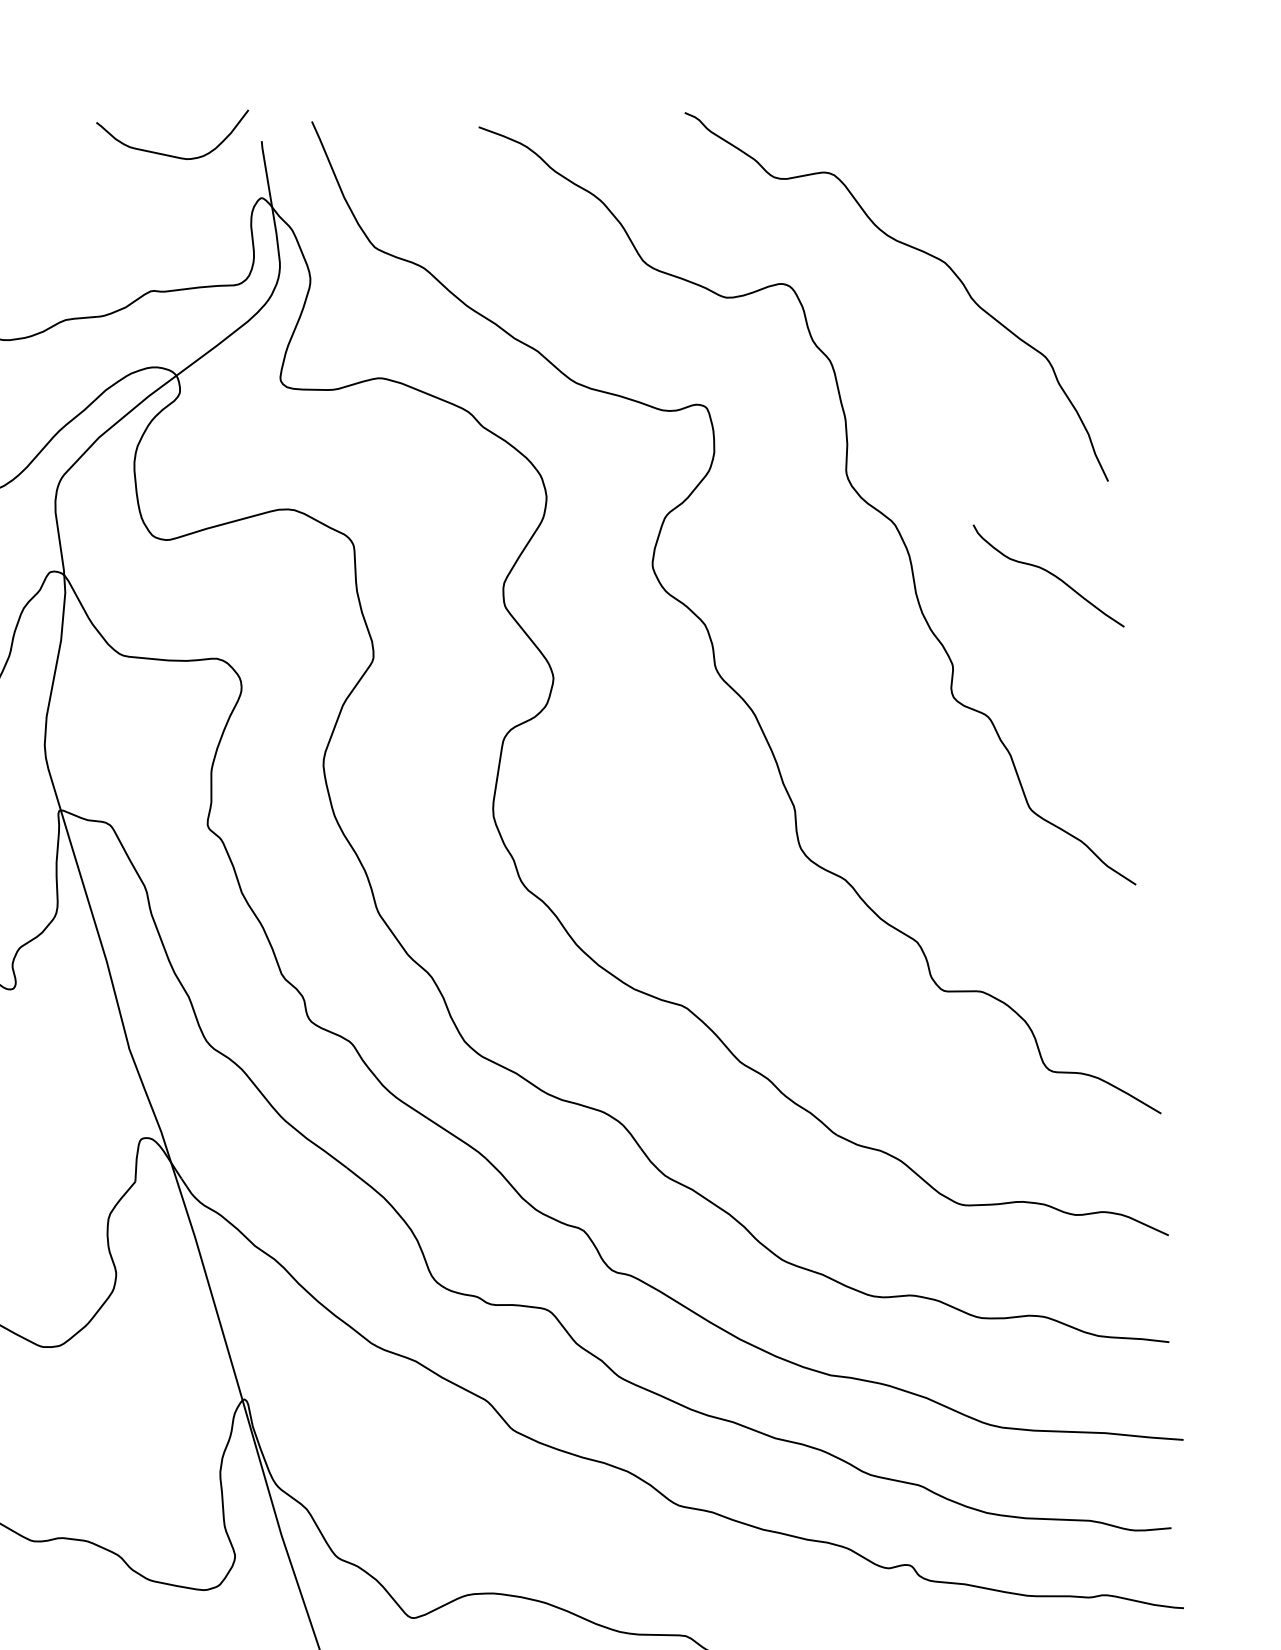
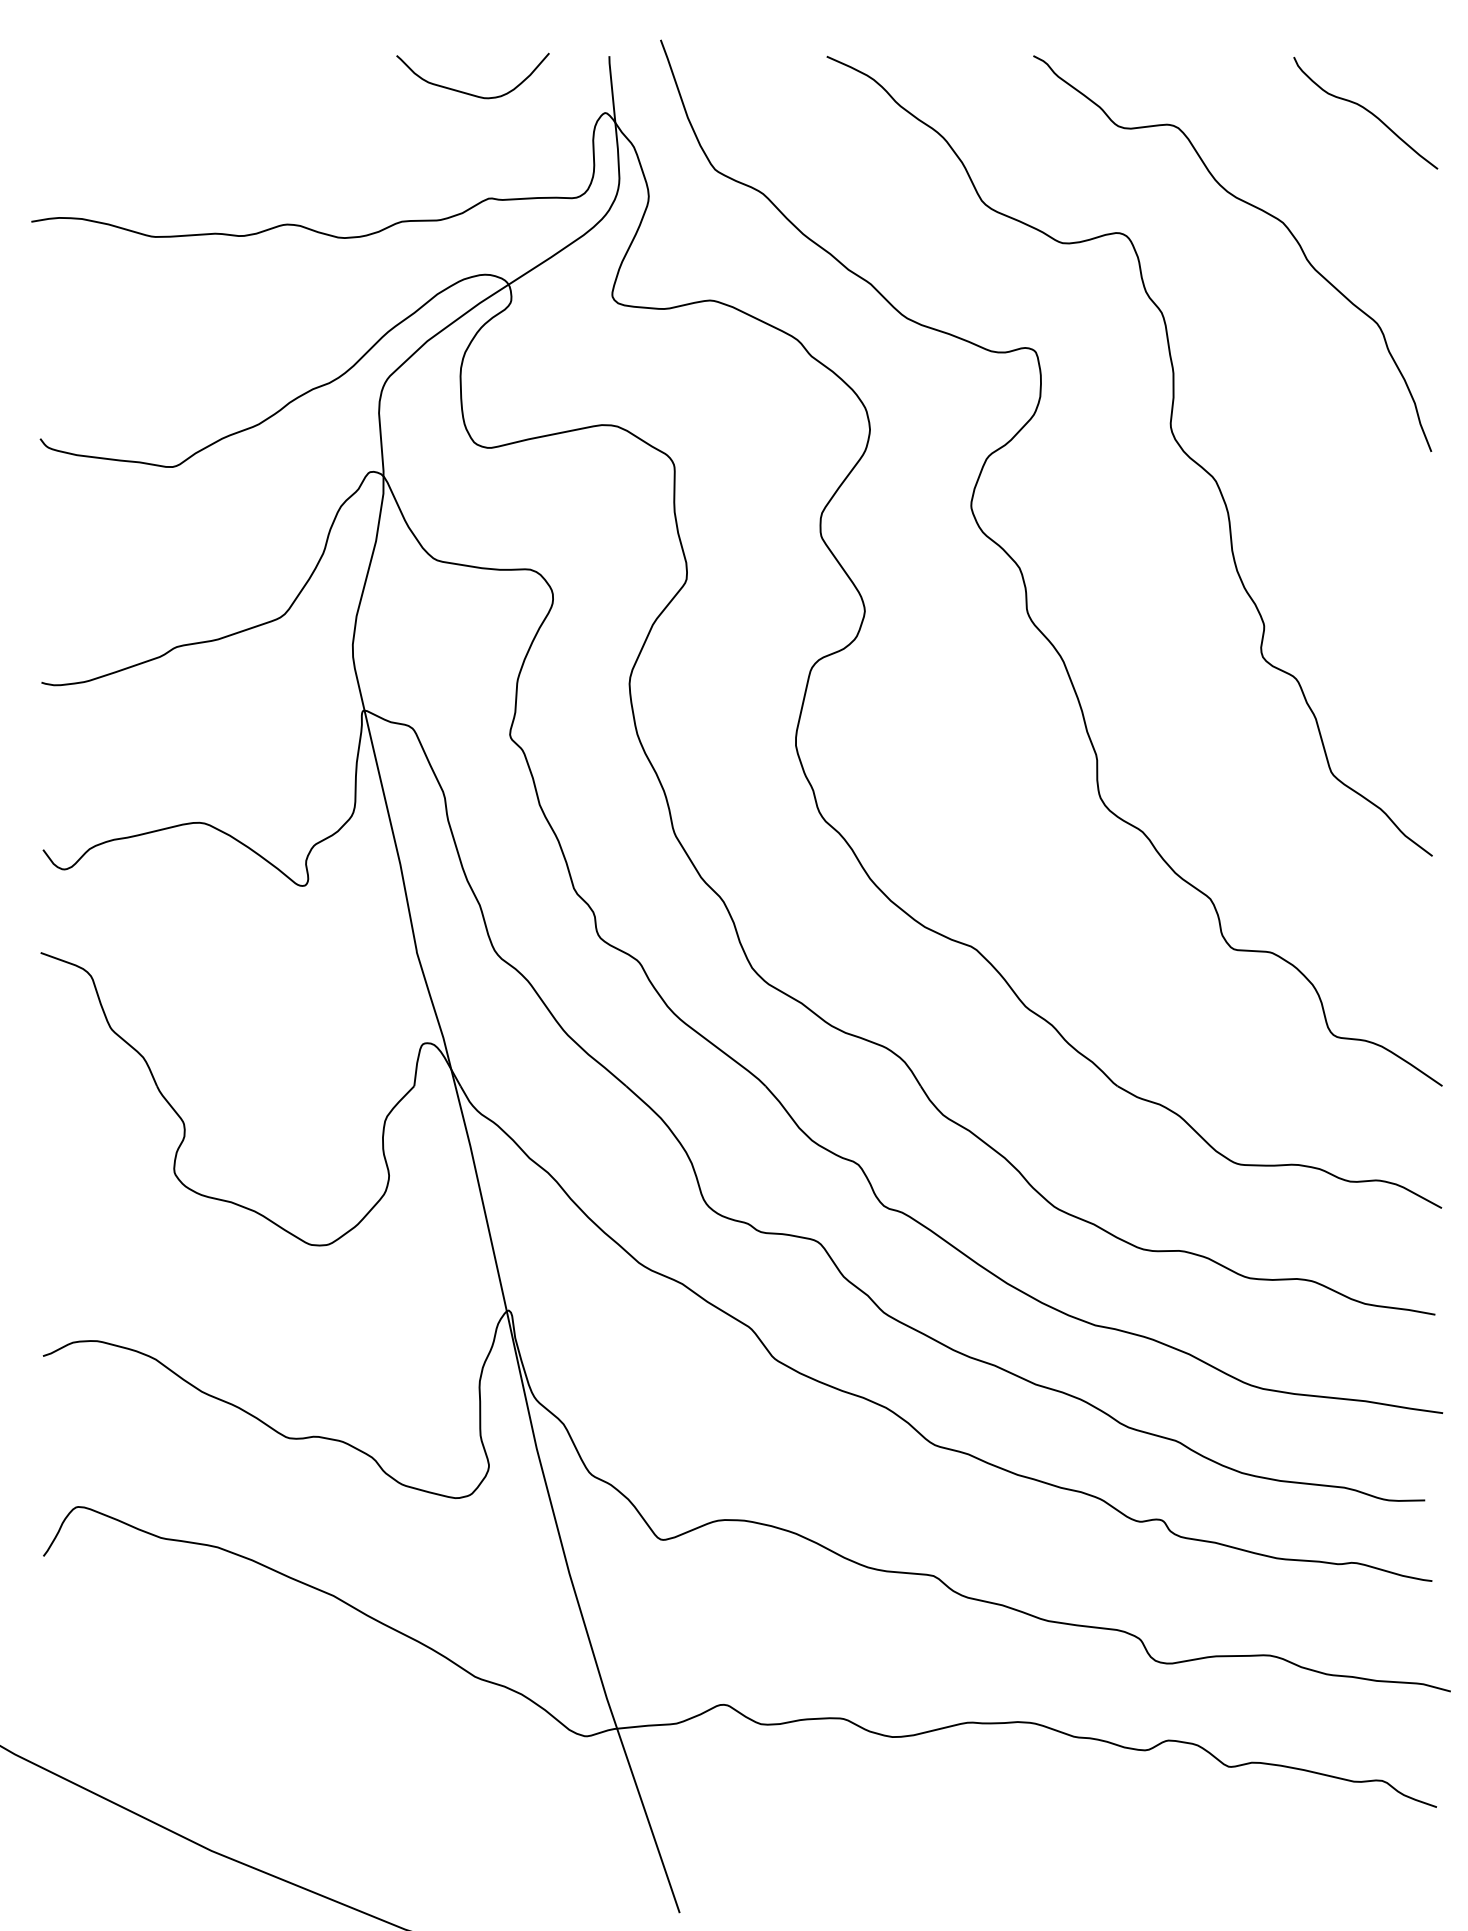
curve: (169, 154) -> (467, 92), moved
curve: (1050, 574) -> (1367, 111), moved

